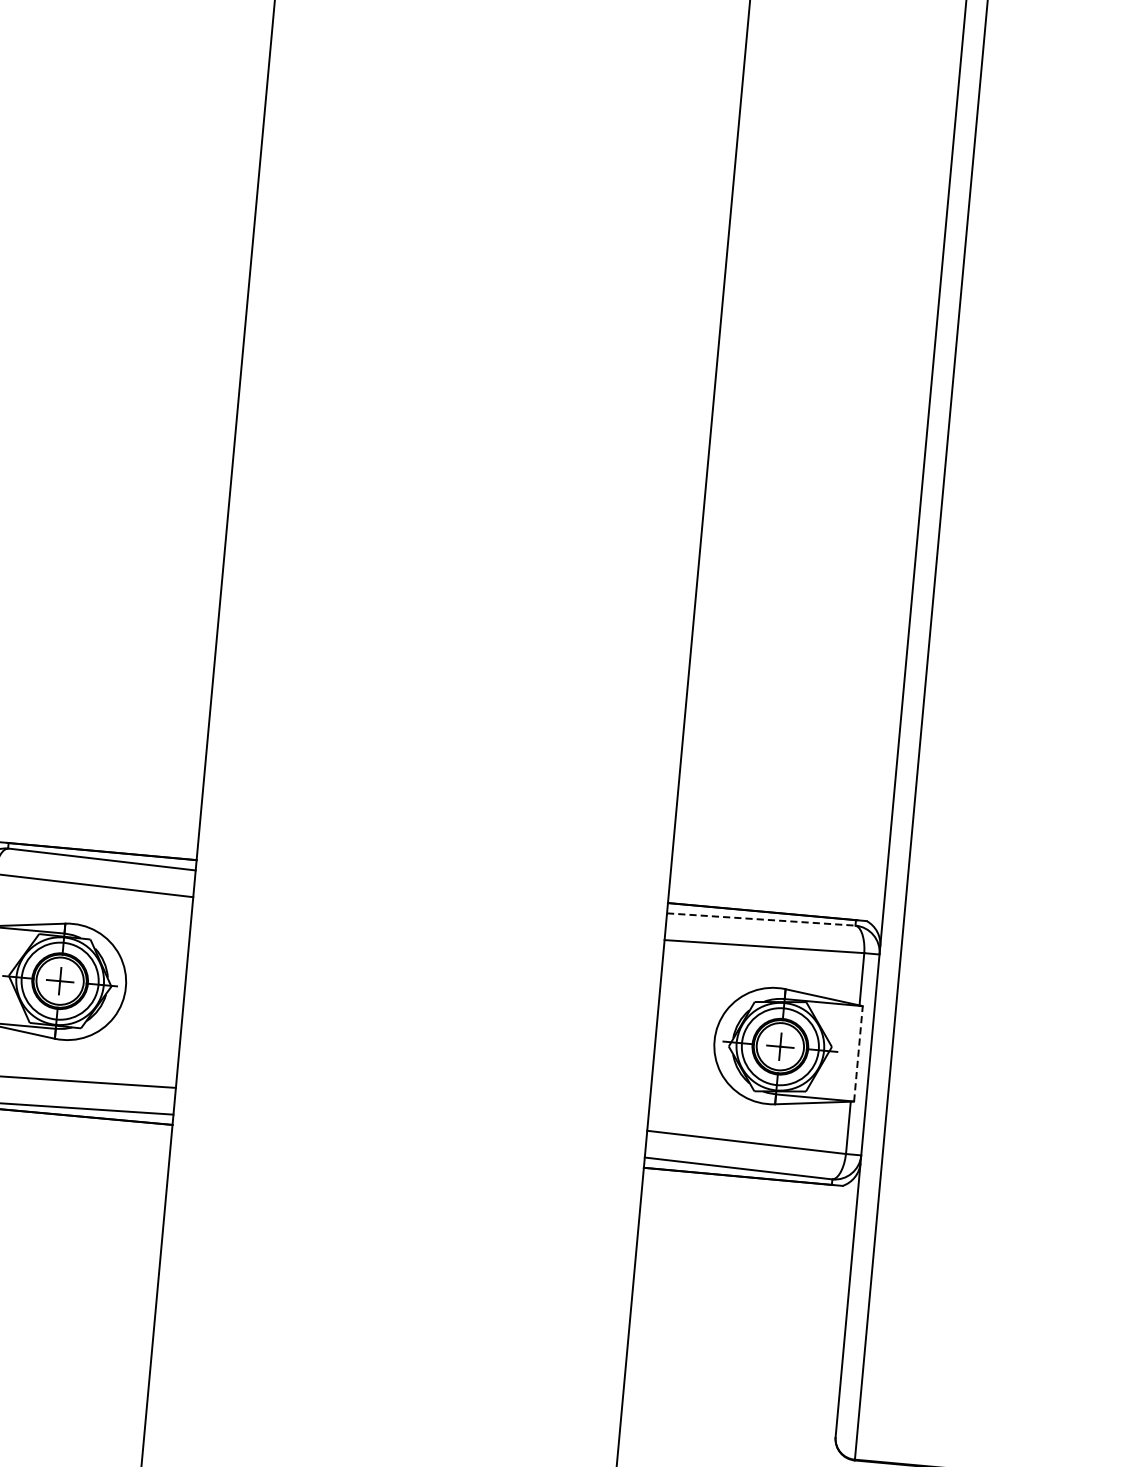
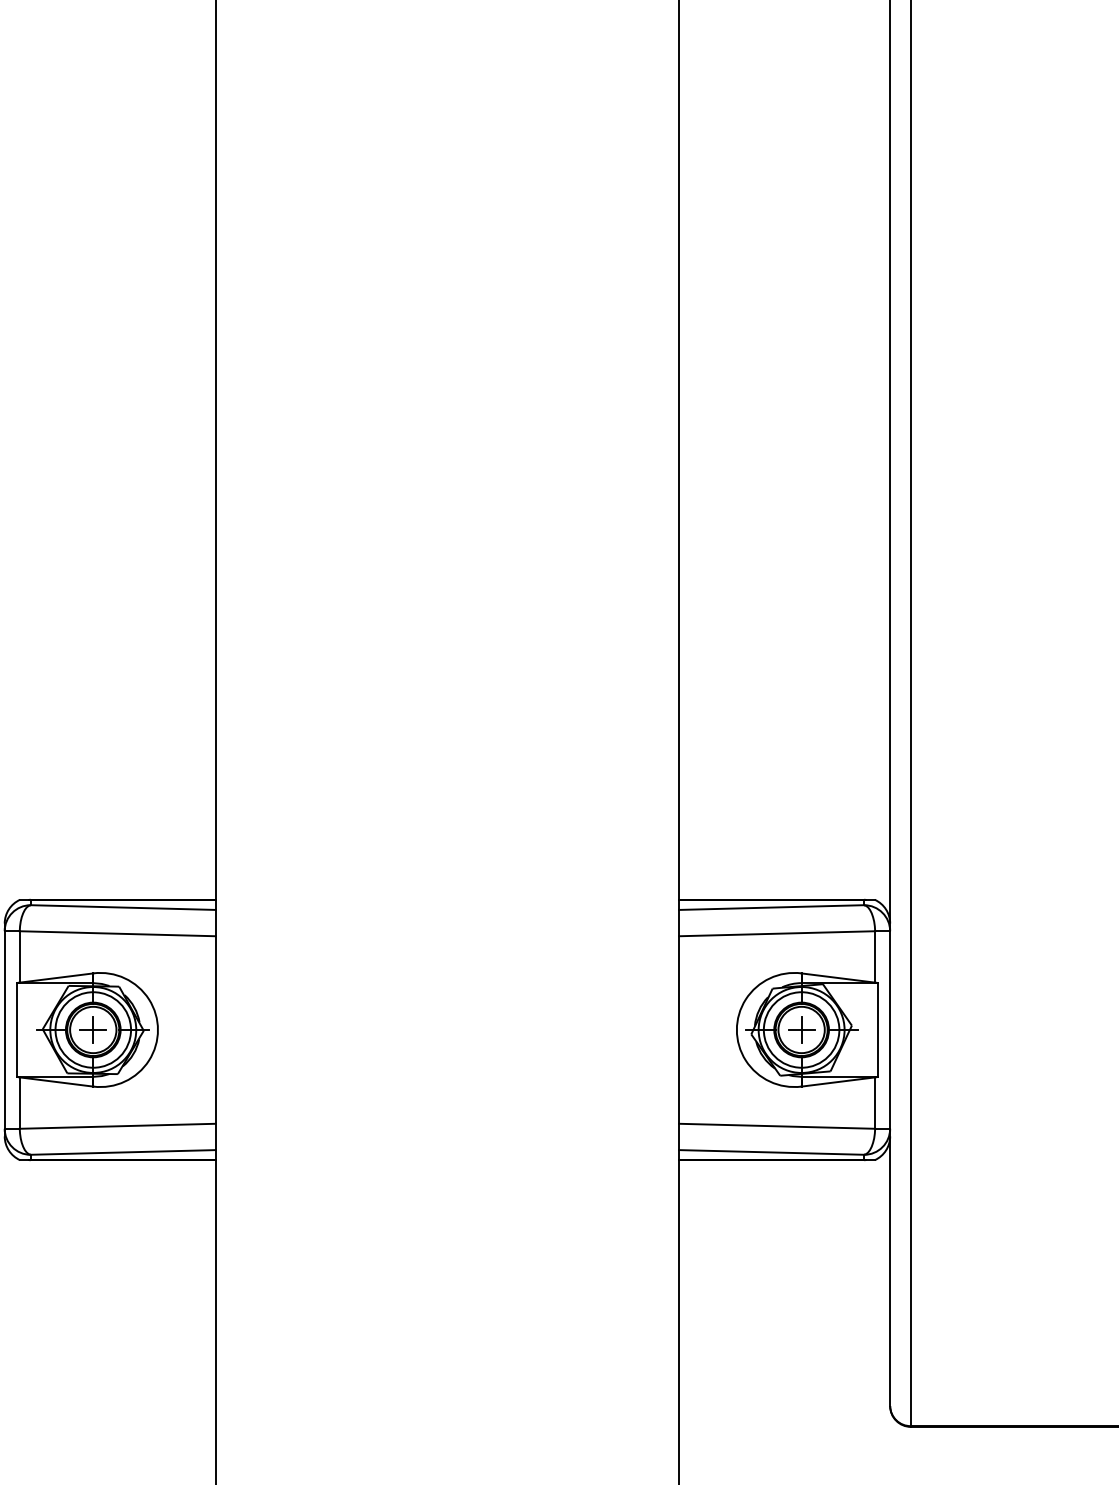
line: (762, 919) -> (772, 907), dashed -> solid
line: (858, 1053) -> (878, 1029), dashed -> solid

